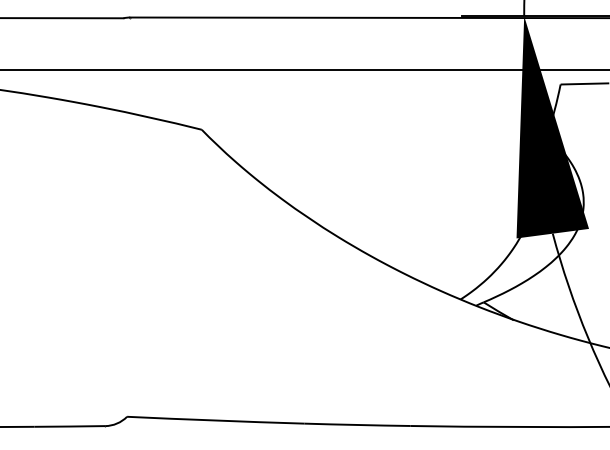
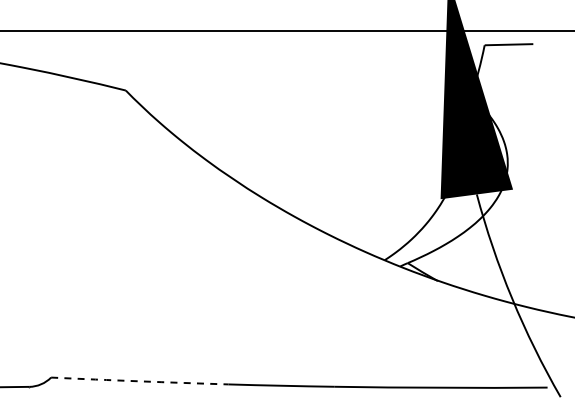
arc: (215, 420) -> (139, 381), solid -> dashed

